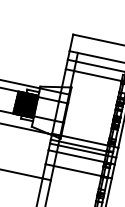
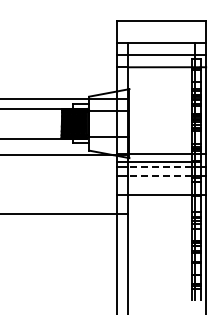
line: (82, 150) -> (160, 167), solid -> dashed
line: (80, 157) -> (160, 176), solid -> dashed

